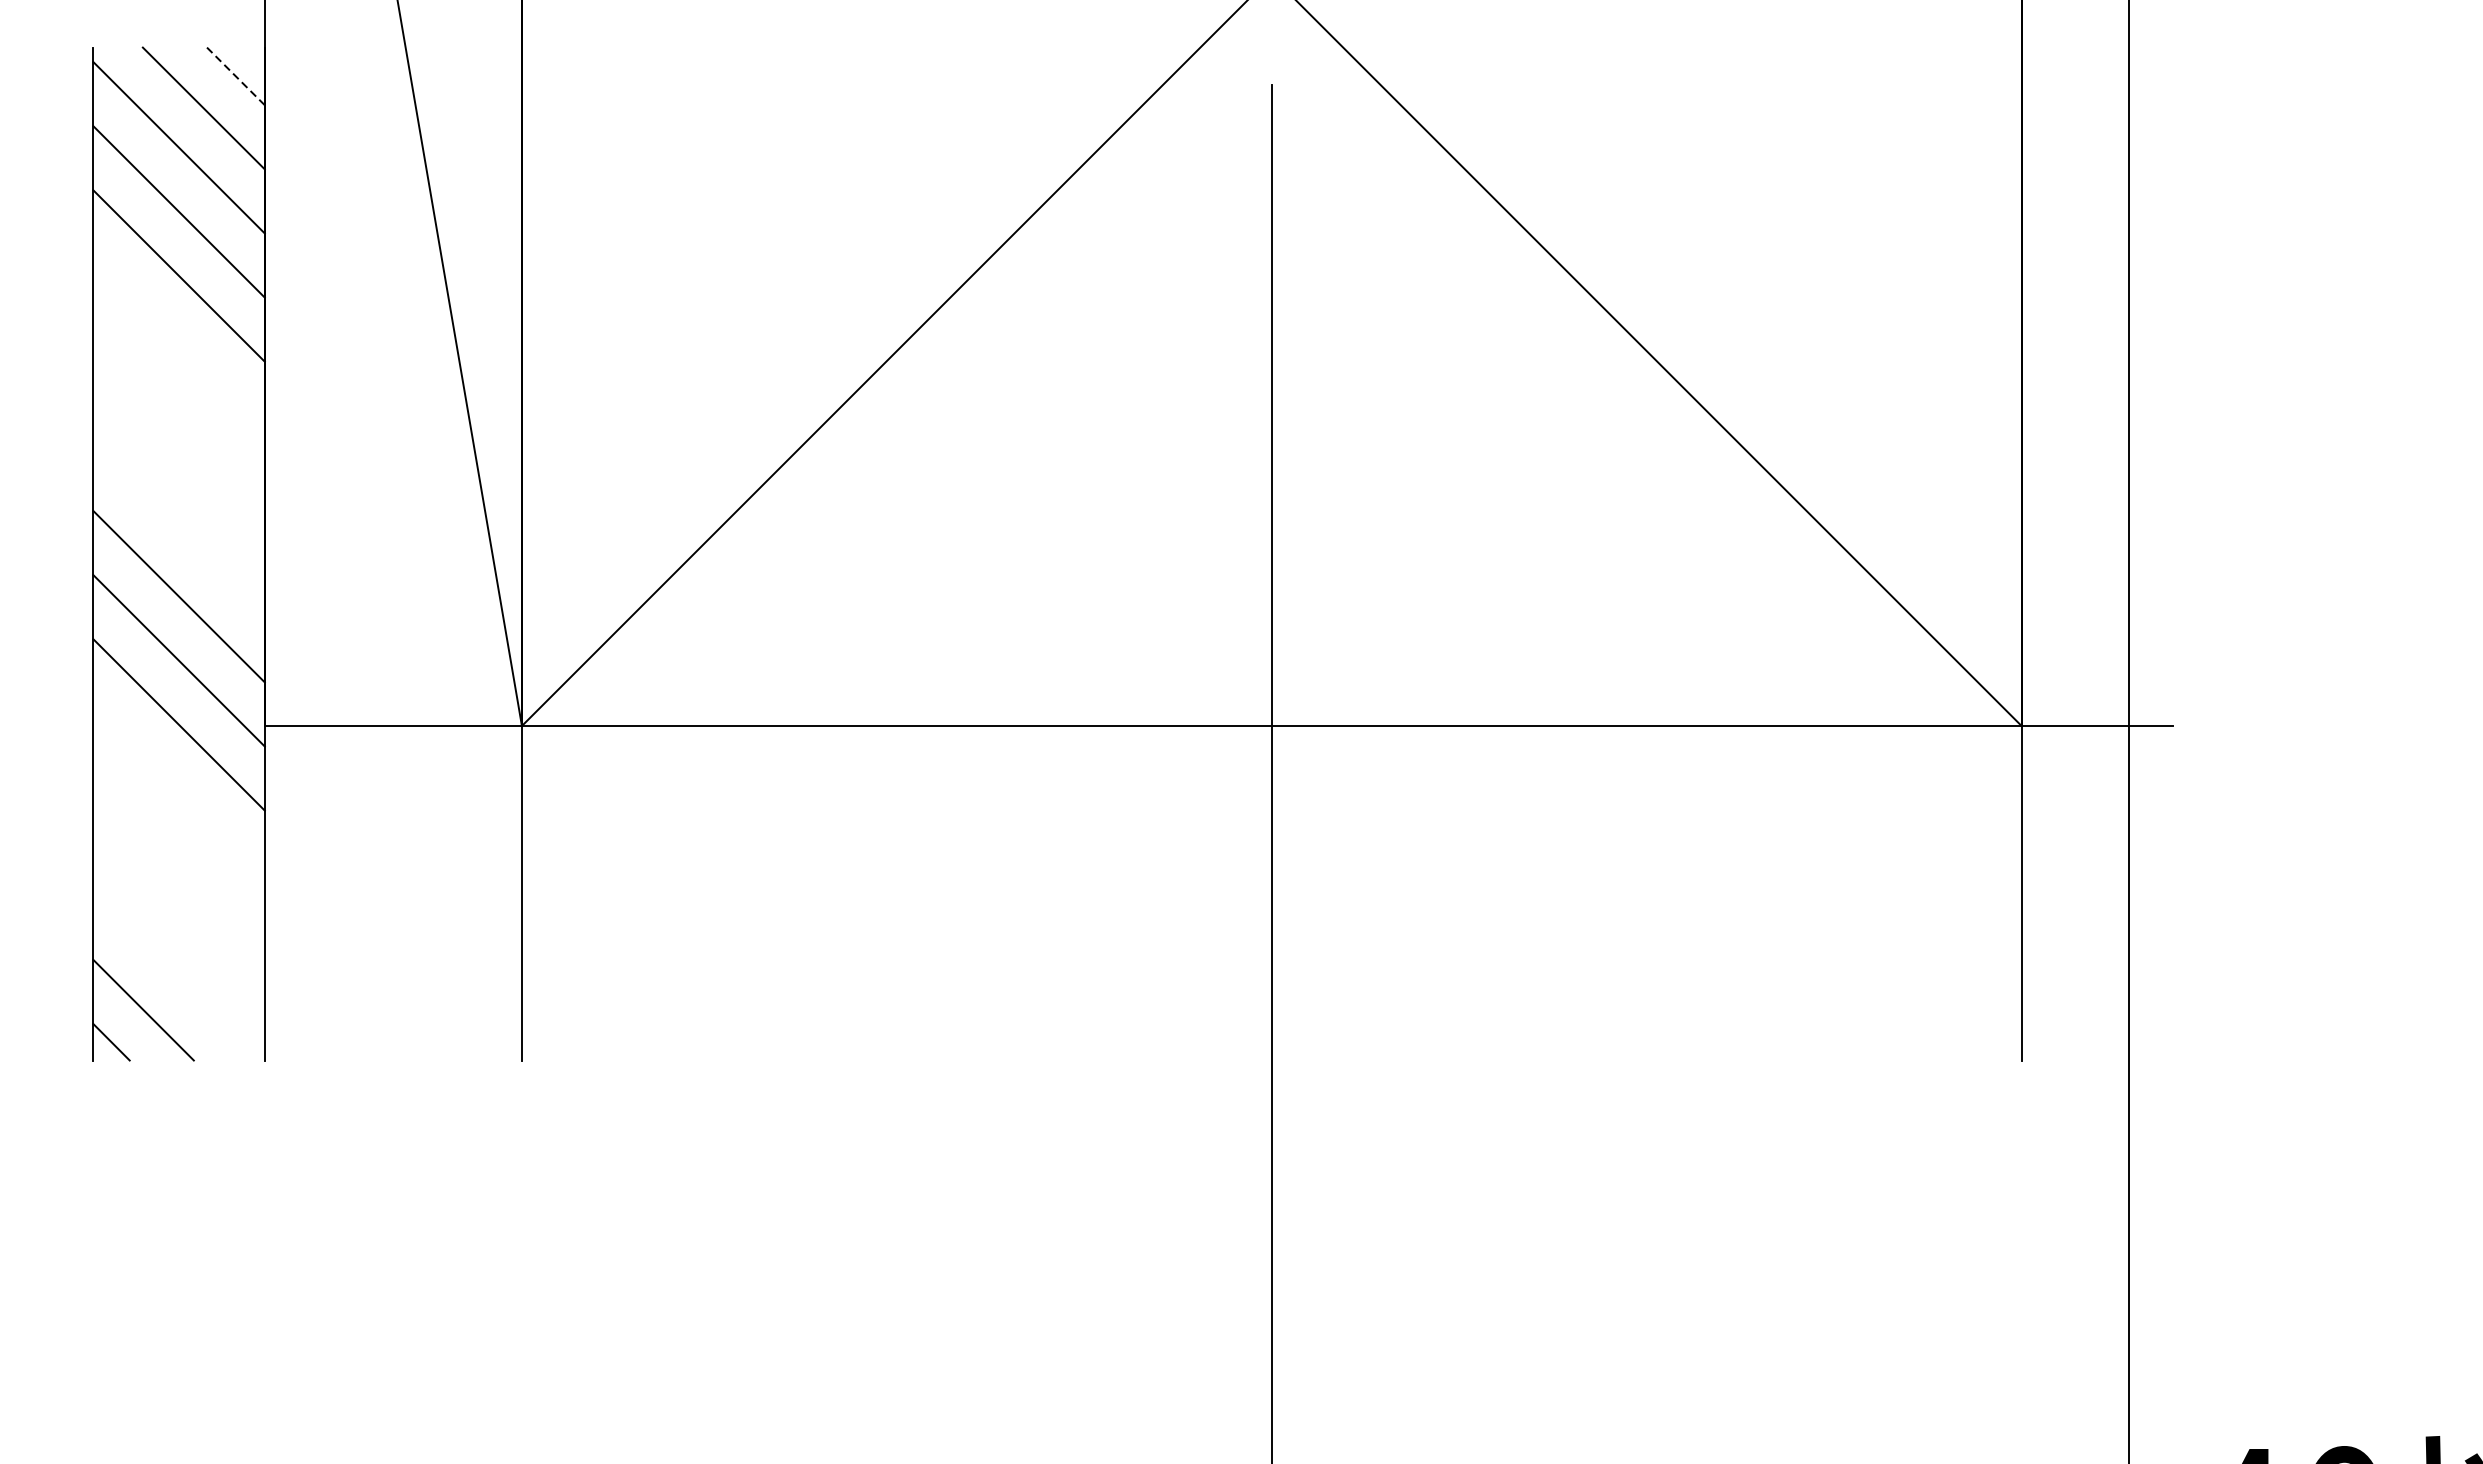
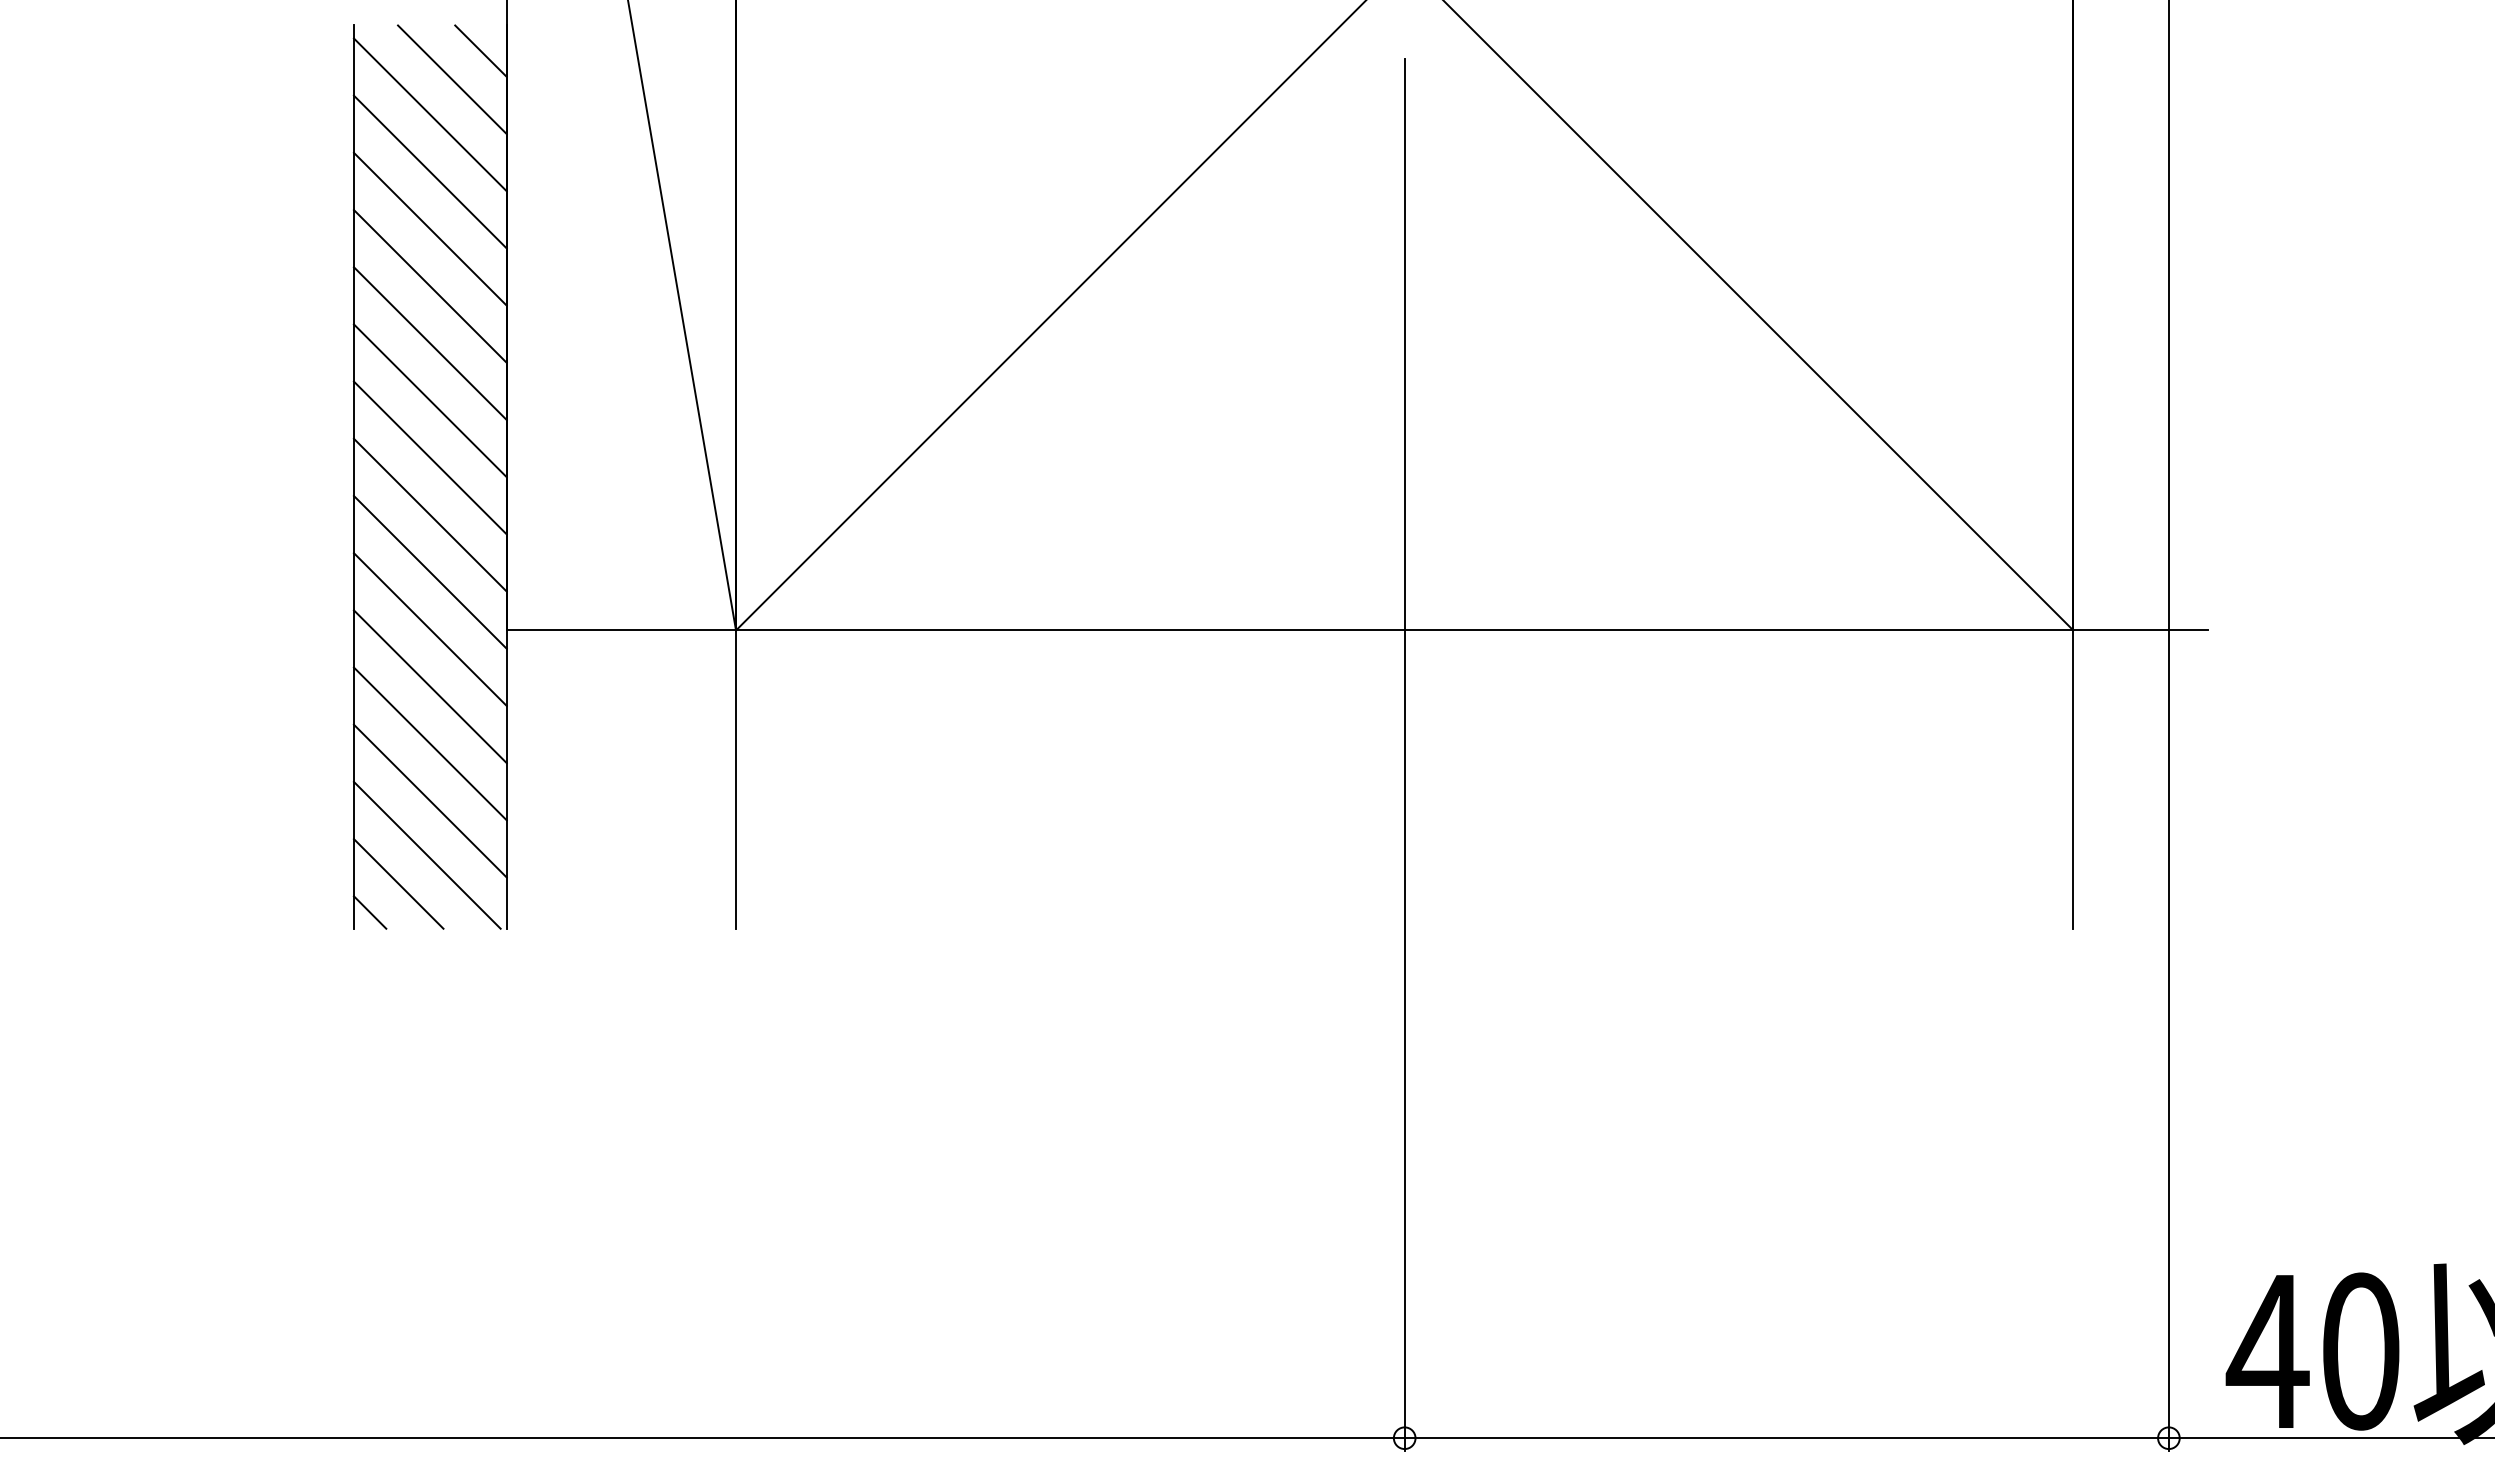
line: (235, 75) -> (480, 50), dashed -> solid
line: (178, 340) -> (429, 286), added
line: (178, 404) -> (429, 343), added
line: (178, 468) -> (429, 400), added
line: (178, 532) -> (429, 457), added
line: (178, 788) -> (429, 686), added
line: (178, 852) -> (429, 743), added
line: (178, 916) -> (429, 800), added
line: (174, 977) -> (426, 854), added

